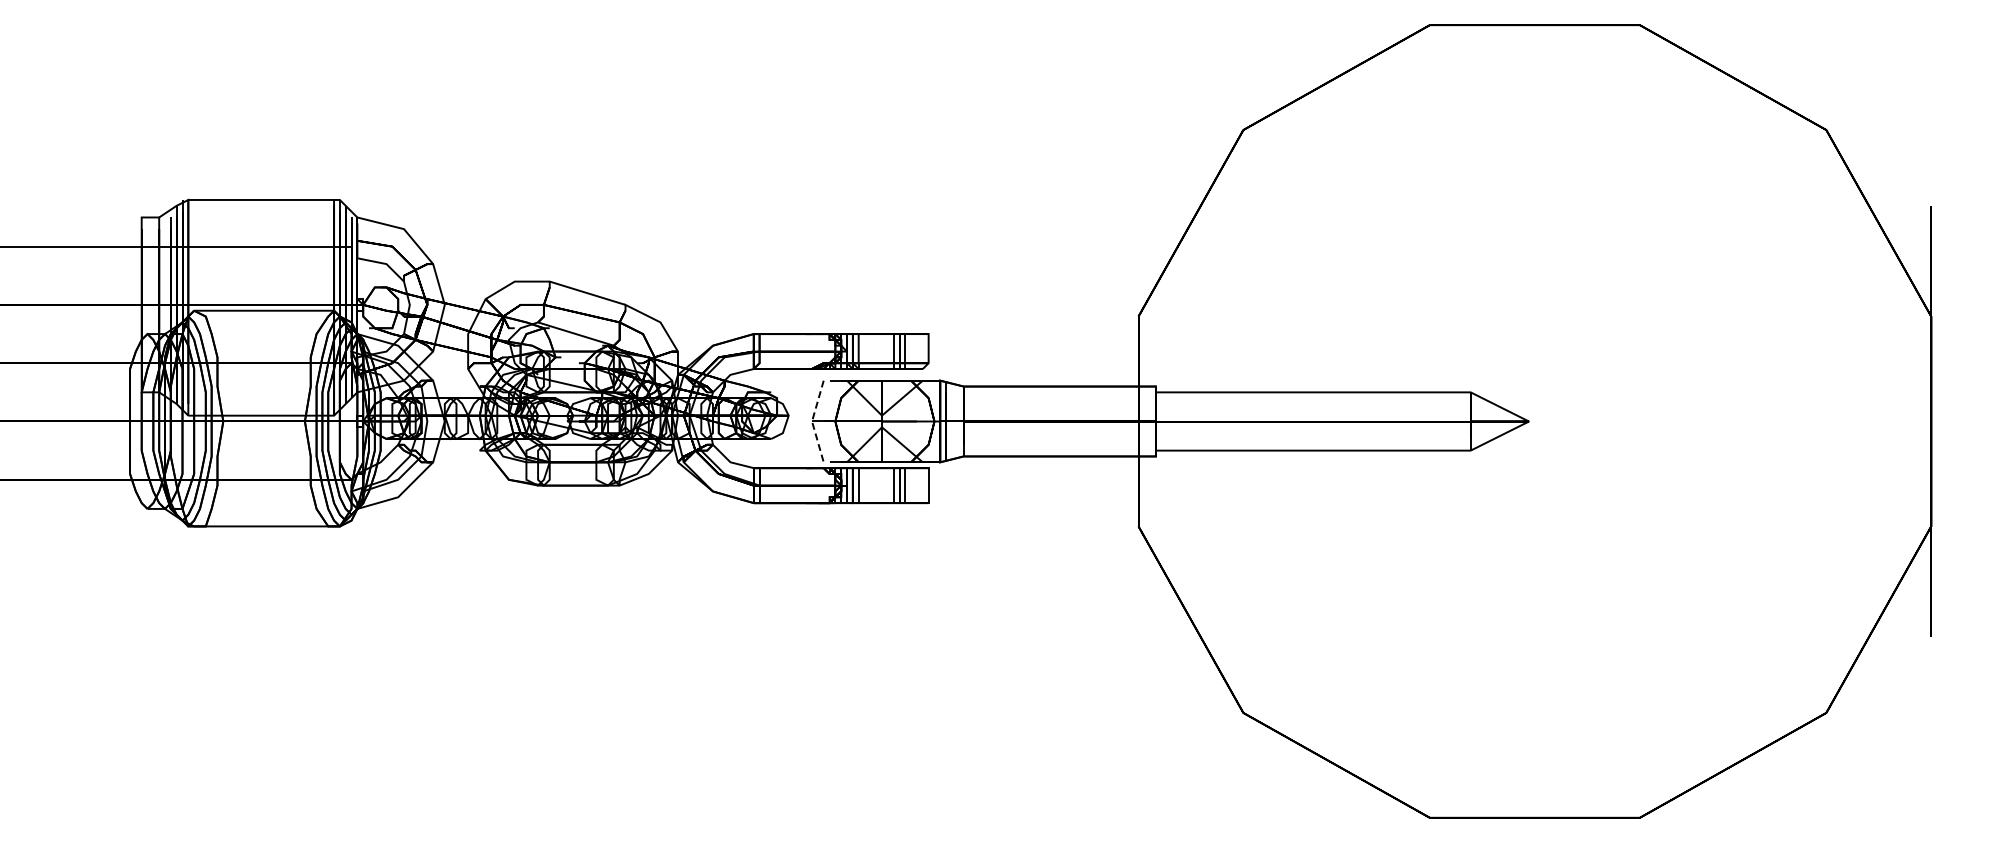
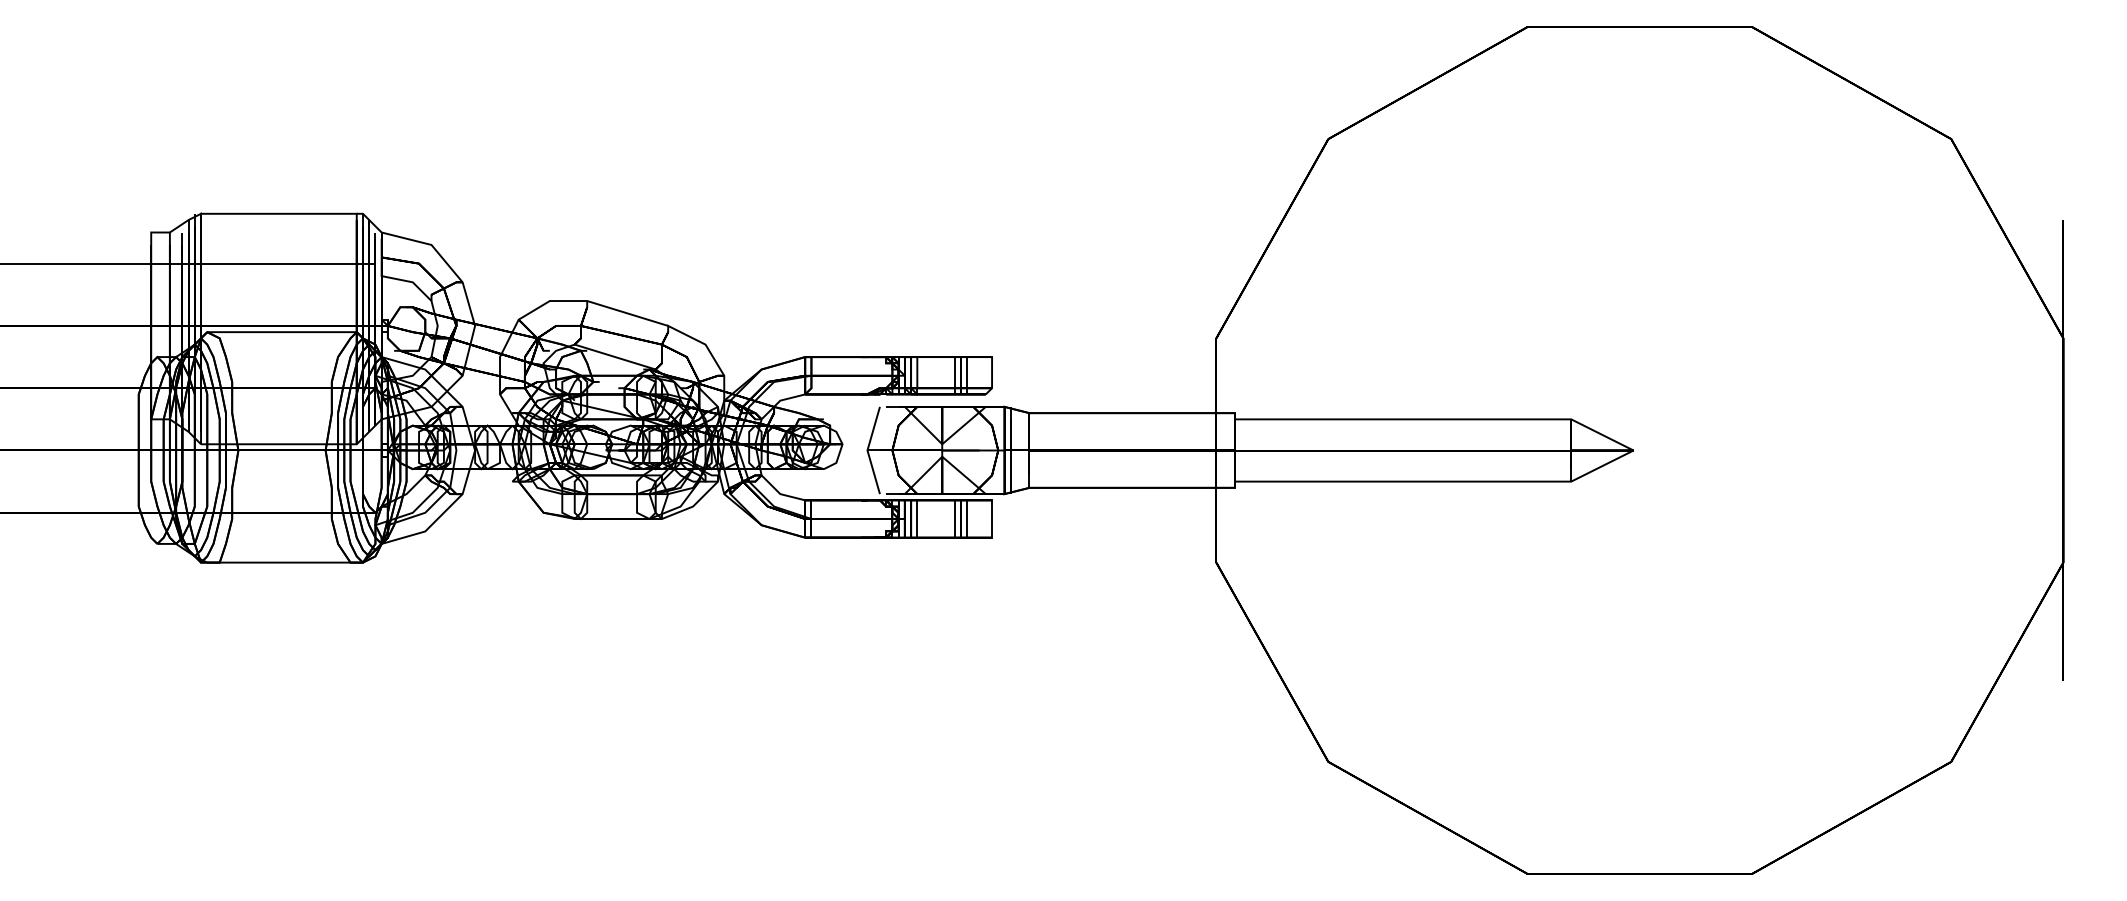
line: (812, 421) -> (867, 450), dashed -> solid

